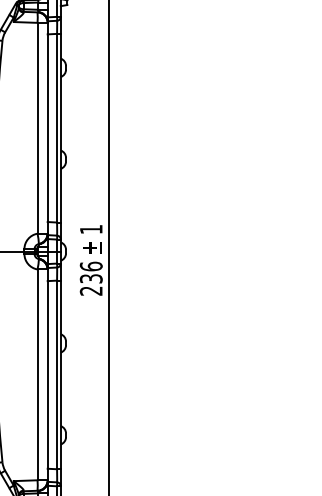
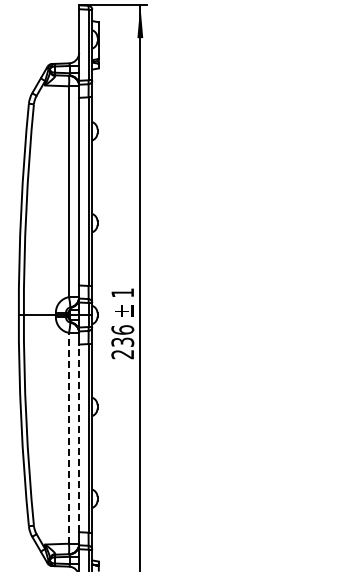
line: (38, 374) -> (69, 437), solid -> dashed
line: (48, 375) -> (79, 438), solid -> dashed

